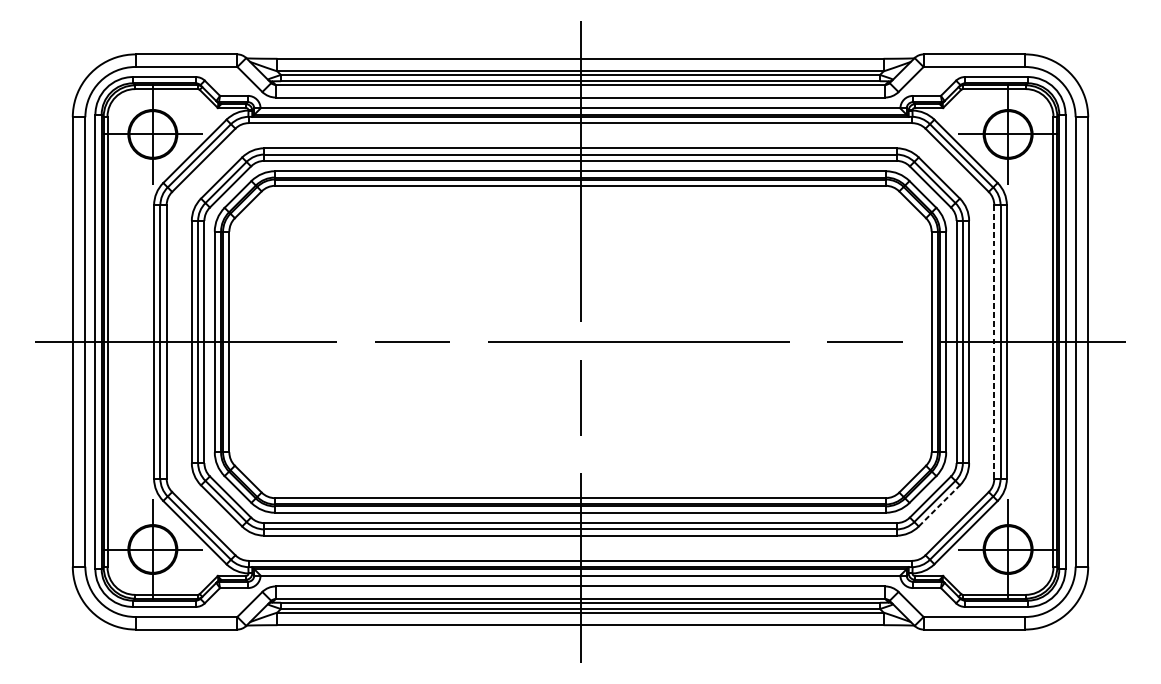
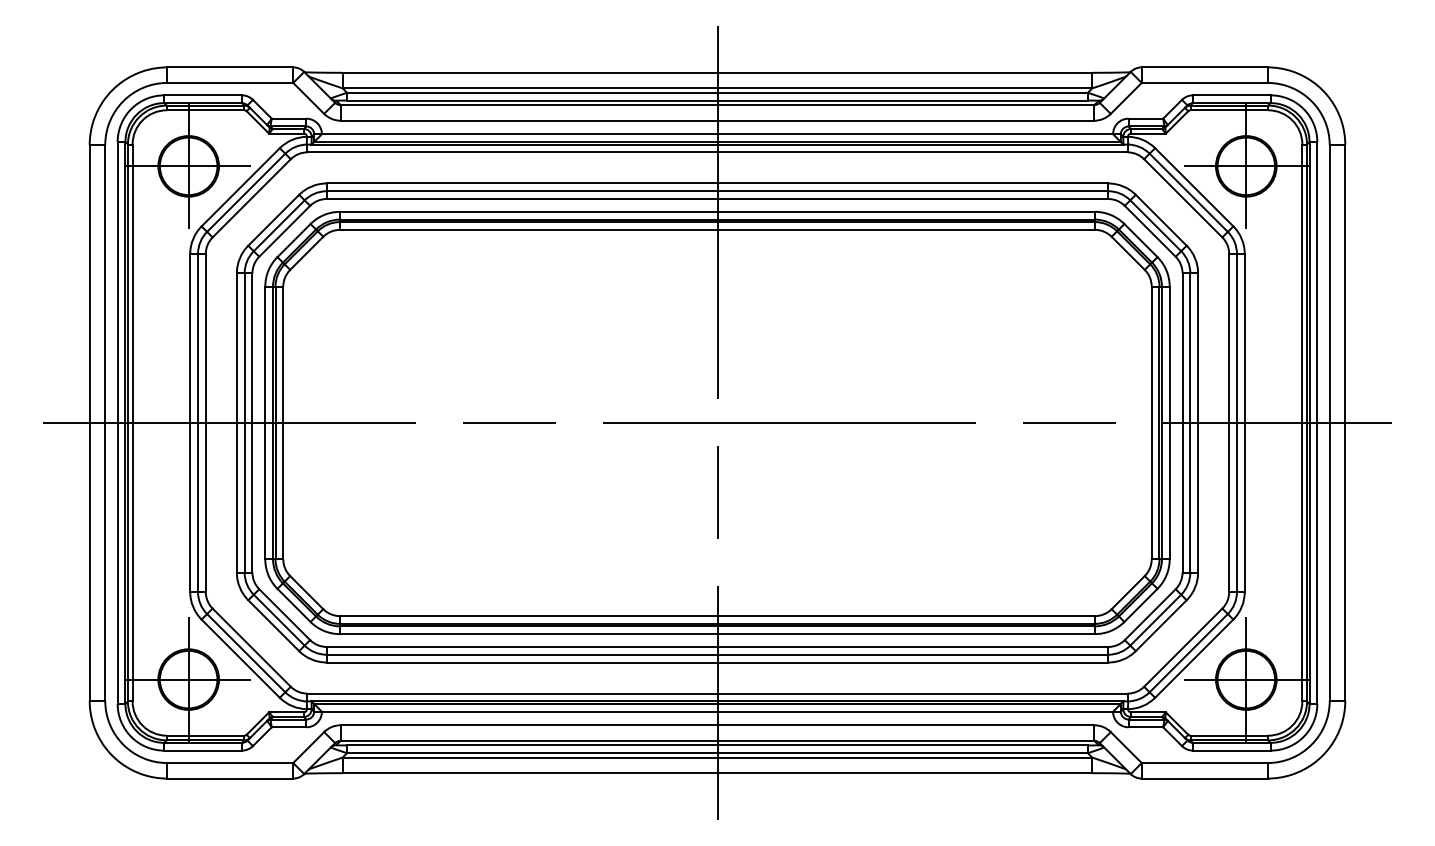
line: (994, 342) -> (1229, 423), dashed -> solid
line: (939, 505) -> (1161, 625), dashed -> solid

